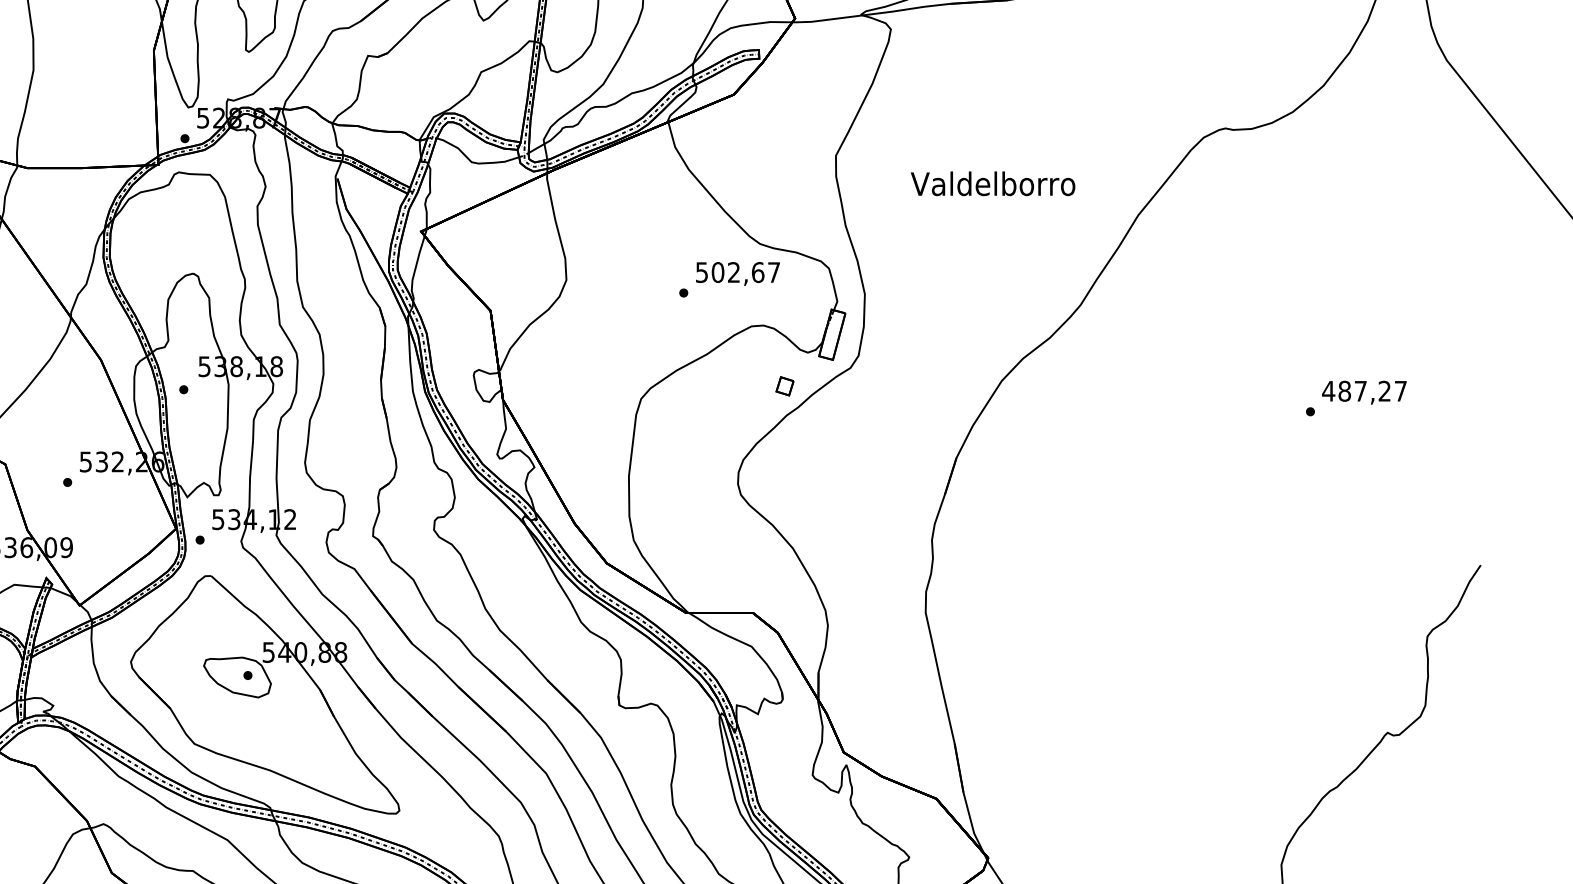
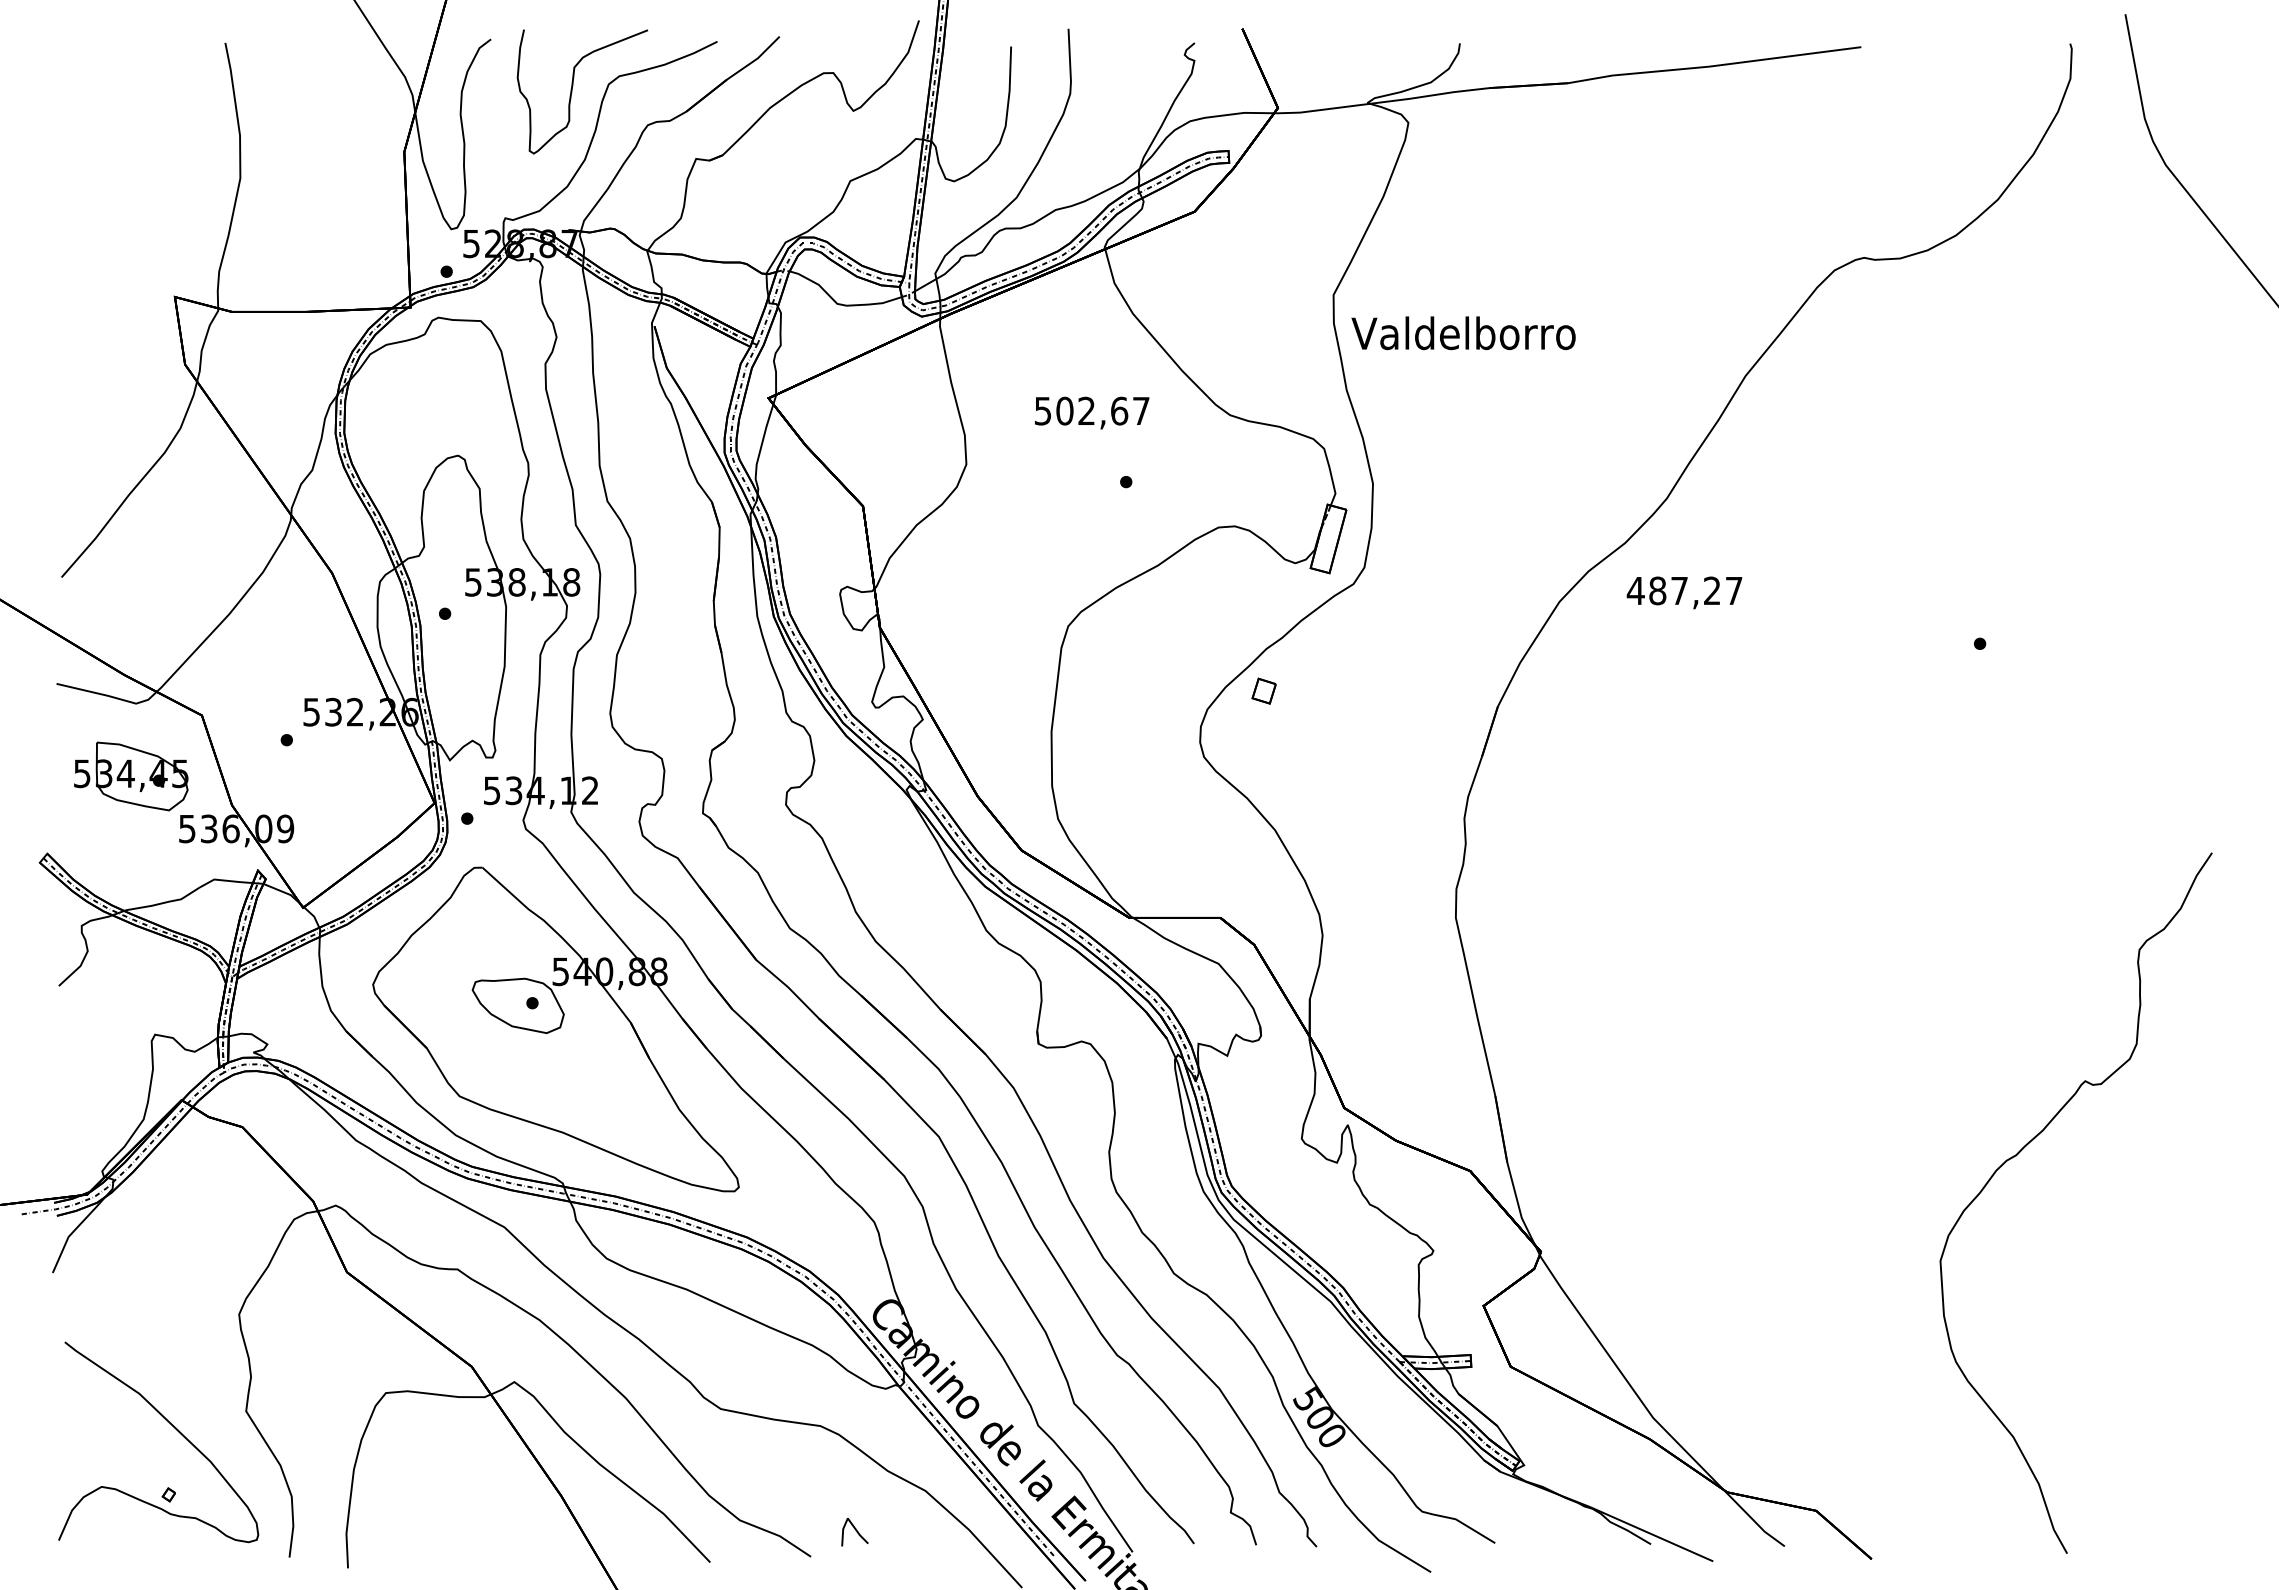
text: (992, 183) -> (1463, 333), moved
text: (738, 273) -> (1092, 412), moved
part: (784, 385) -> (1263, 690), moved
text: (1364, 392) -> (1684, 592), moved

